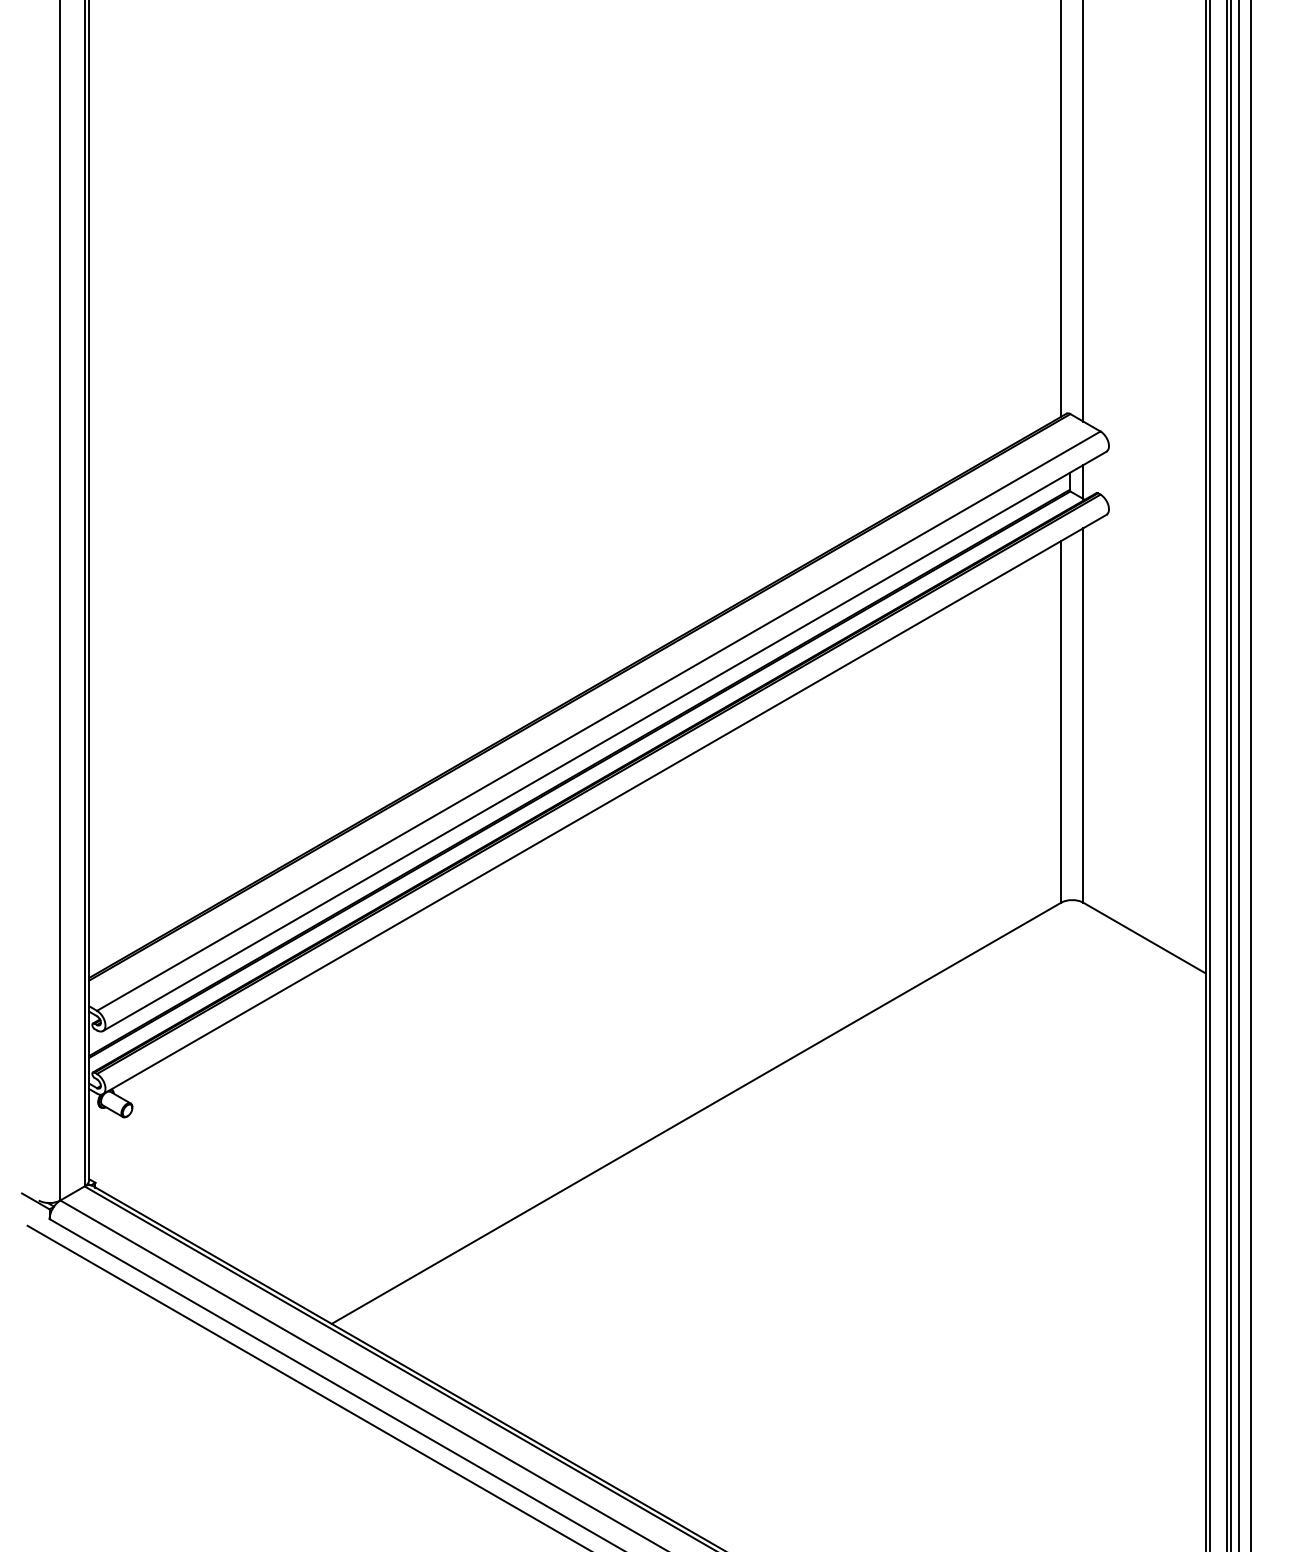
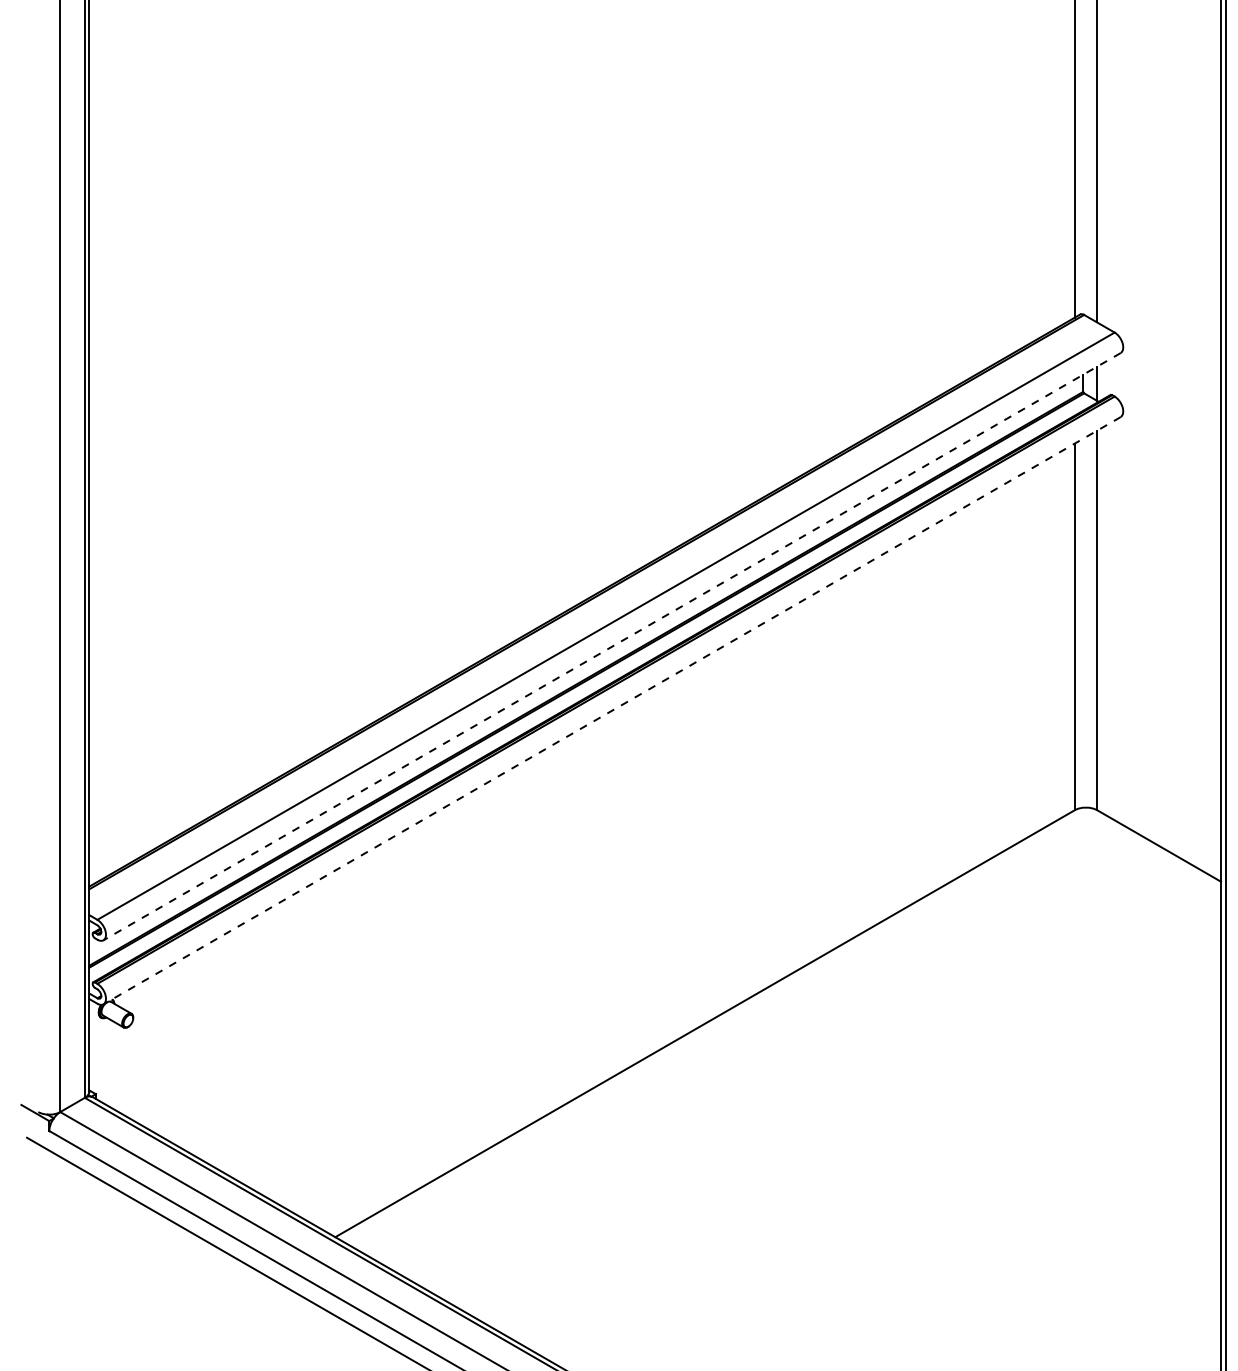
line: (604, 741) -> (611, 646), solid -> dashed
line: (604, 804) -> (611, 710), solid -> dashed

